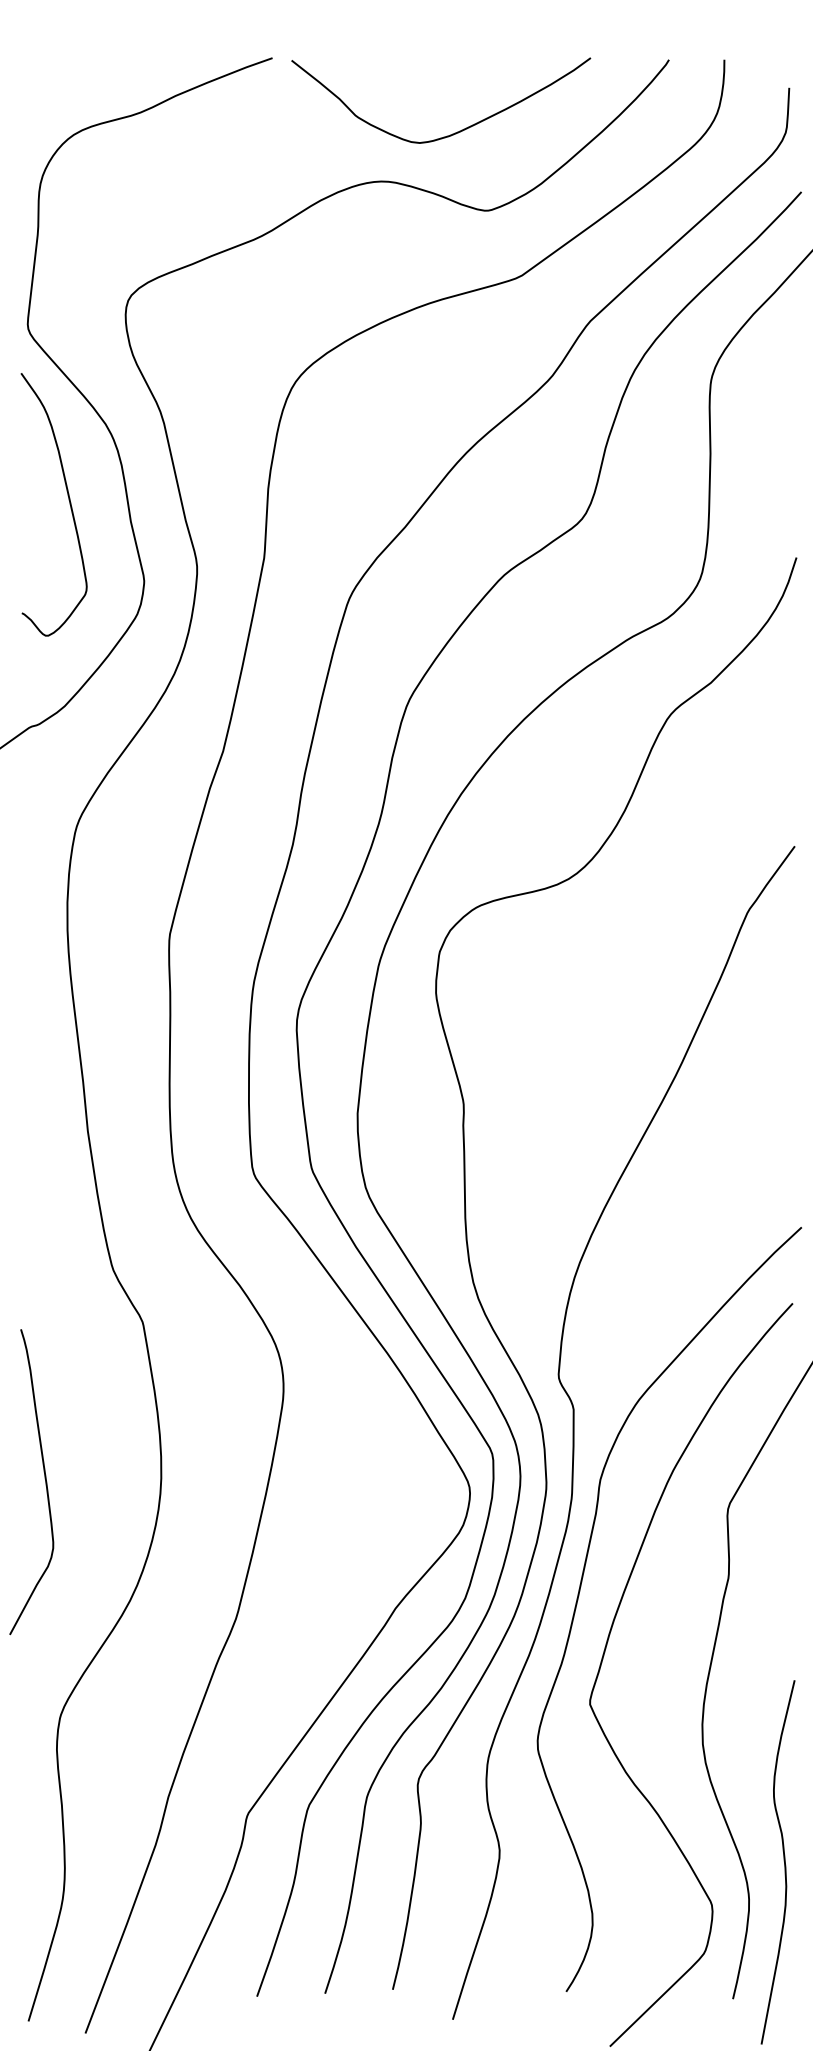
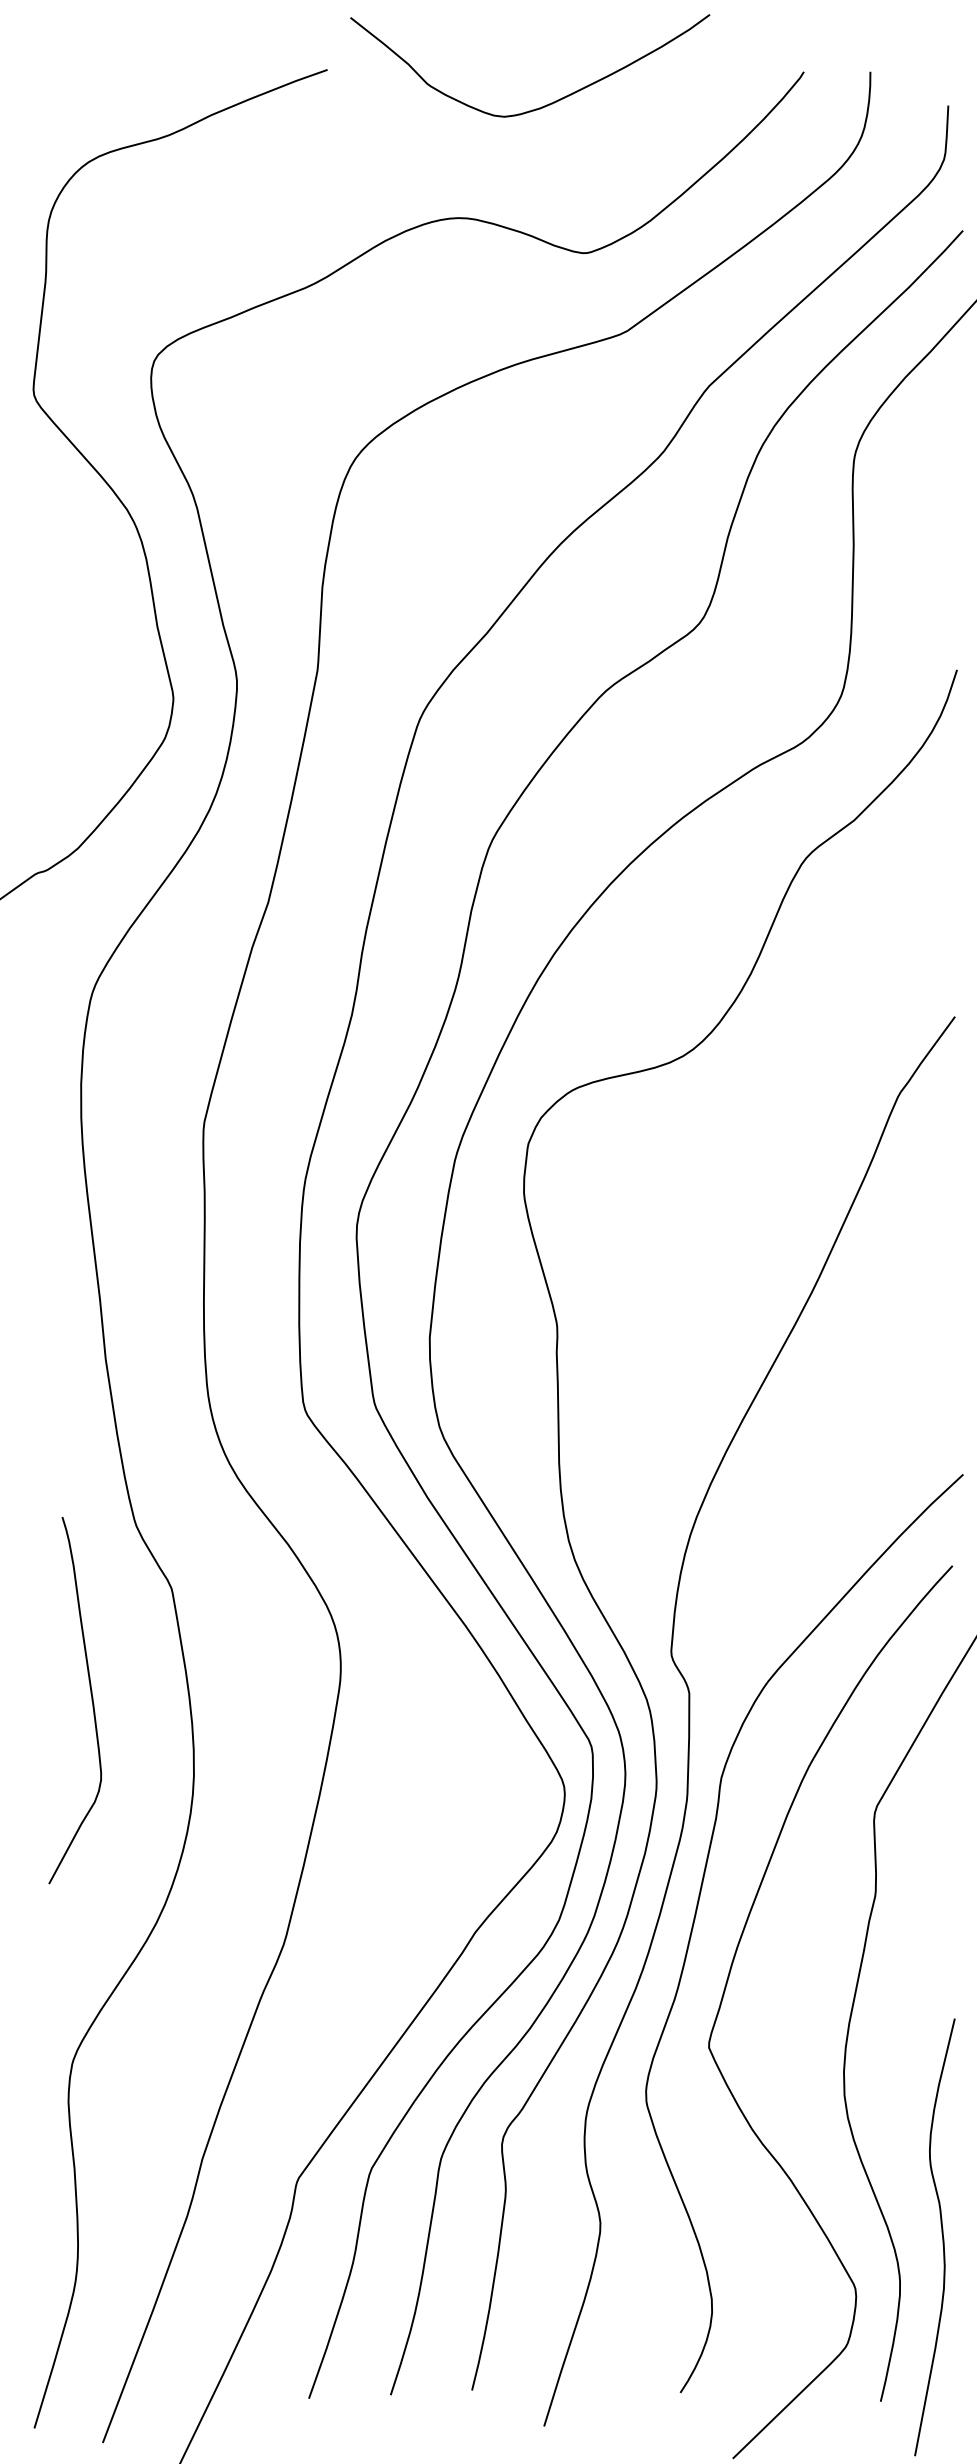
curve: (454, 132) -> (546, 104), moved
curve: (68, 499) -> (82, 600), removed
curve: (45, 1482) -> (91, 1700), moved

